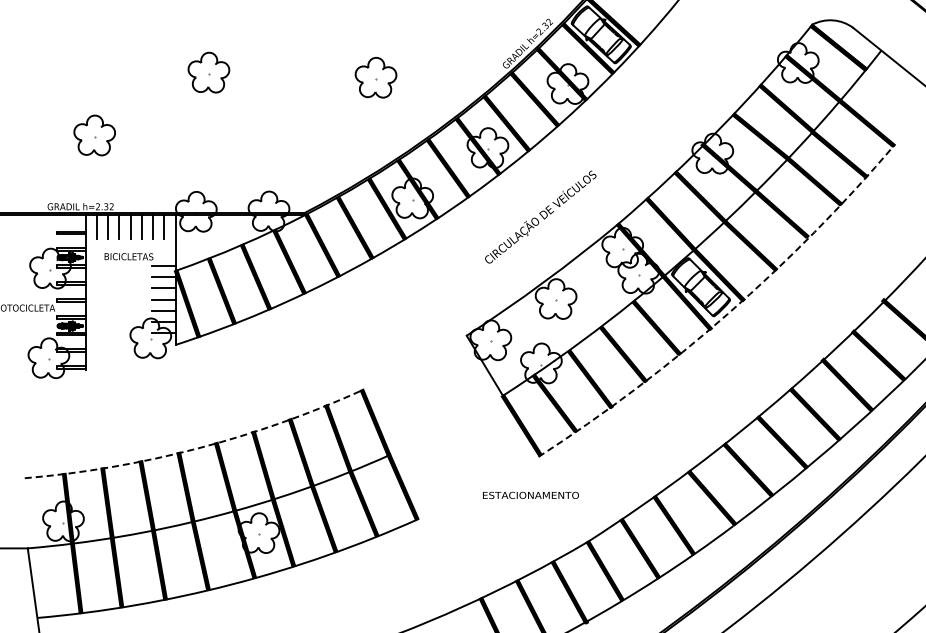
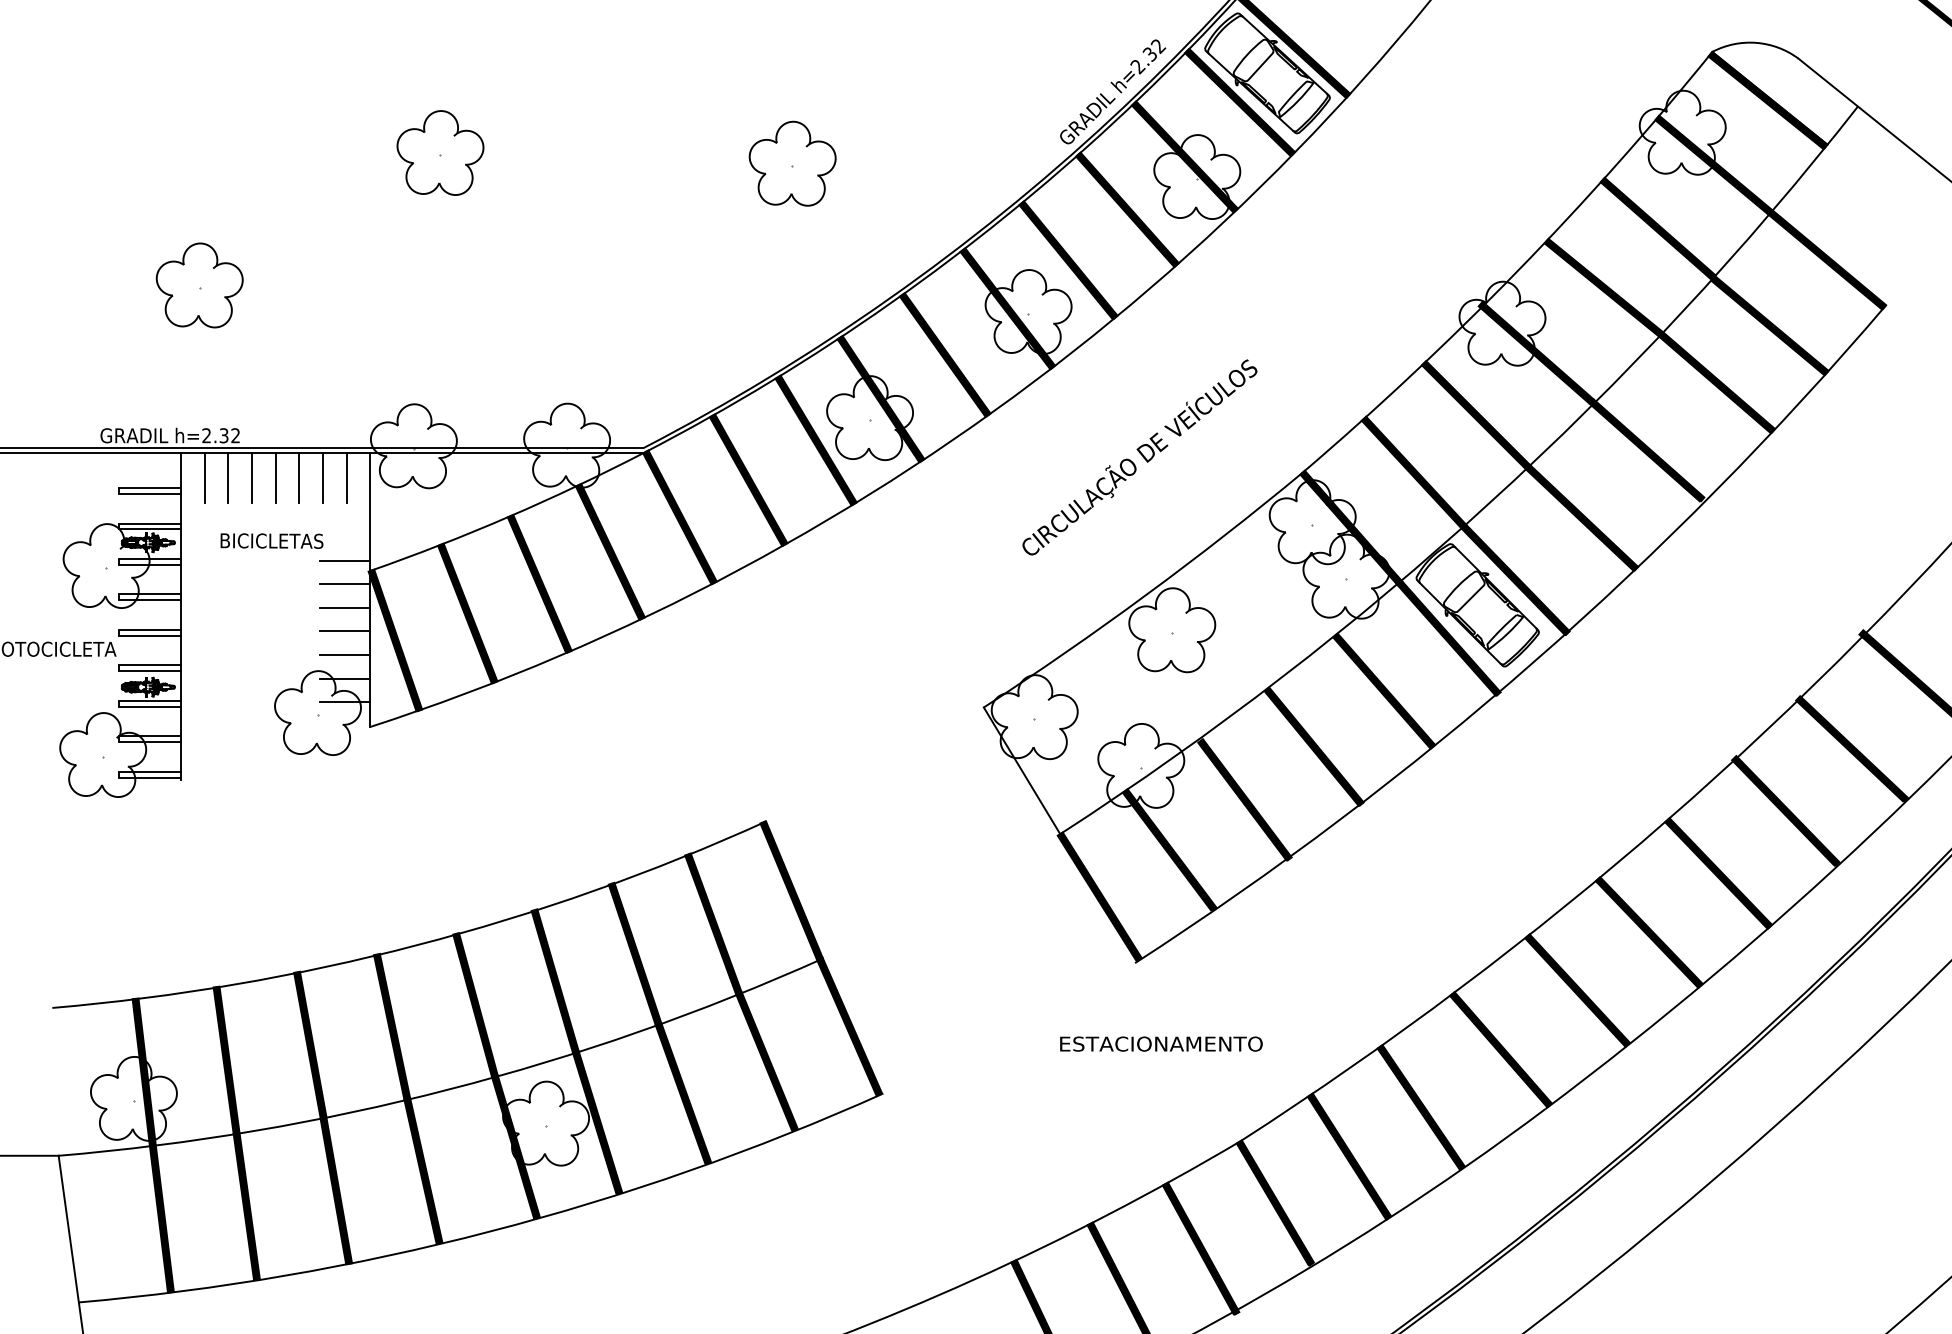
arc: (727, 313) -> (1533, 660), dashed -> solid
arc: (197, 448) -> (416, 945), dashed -> solid
text: (530, 494) -> (1160, 1042), moved

